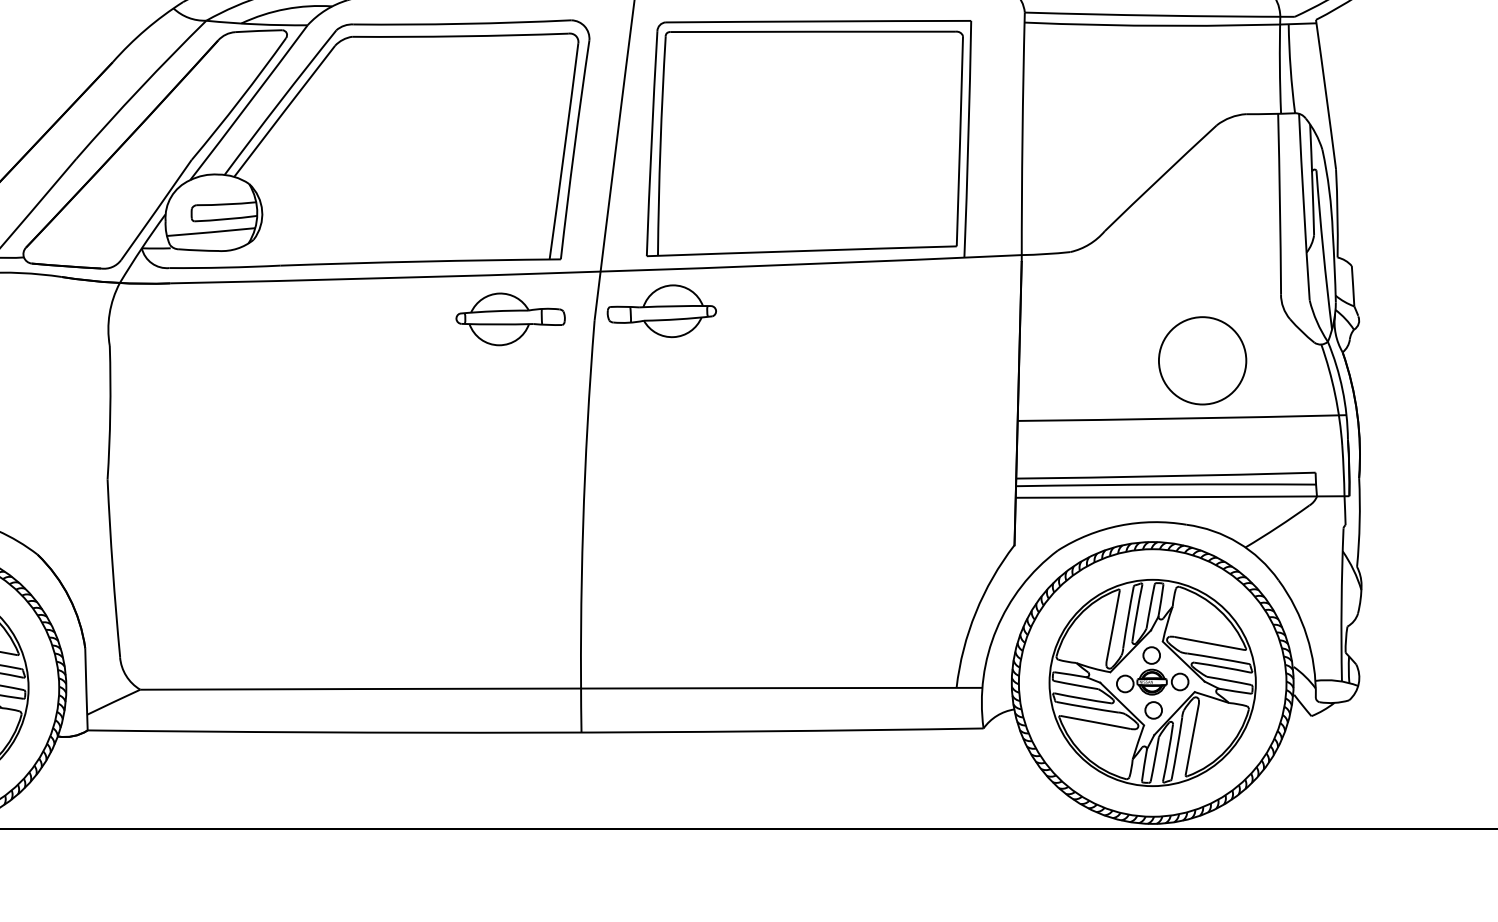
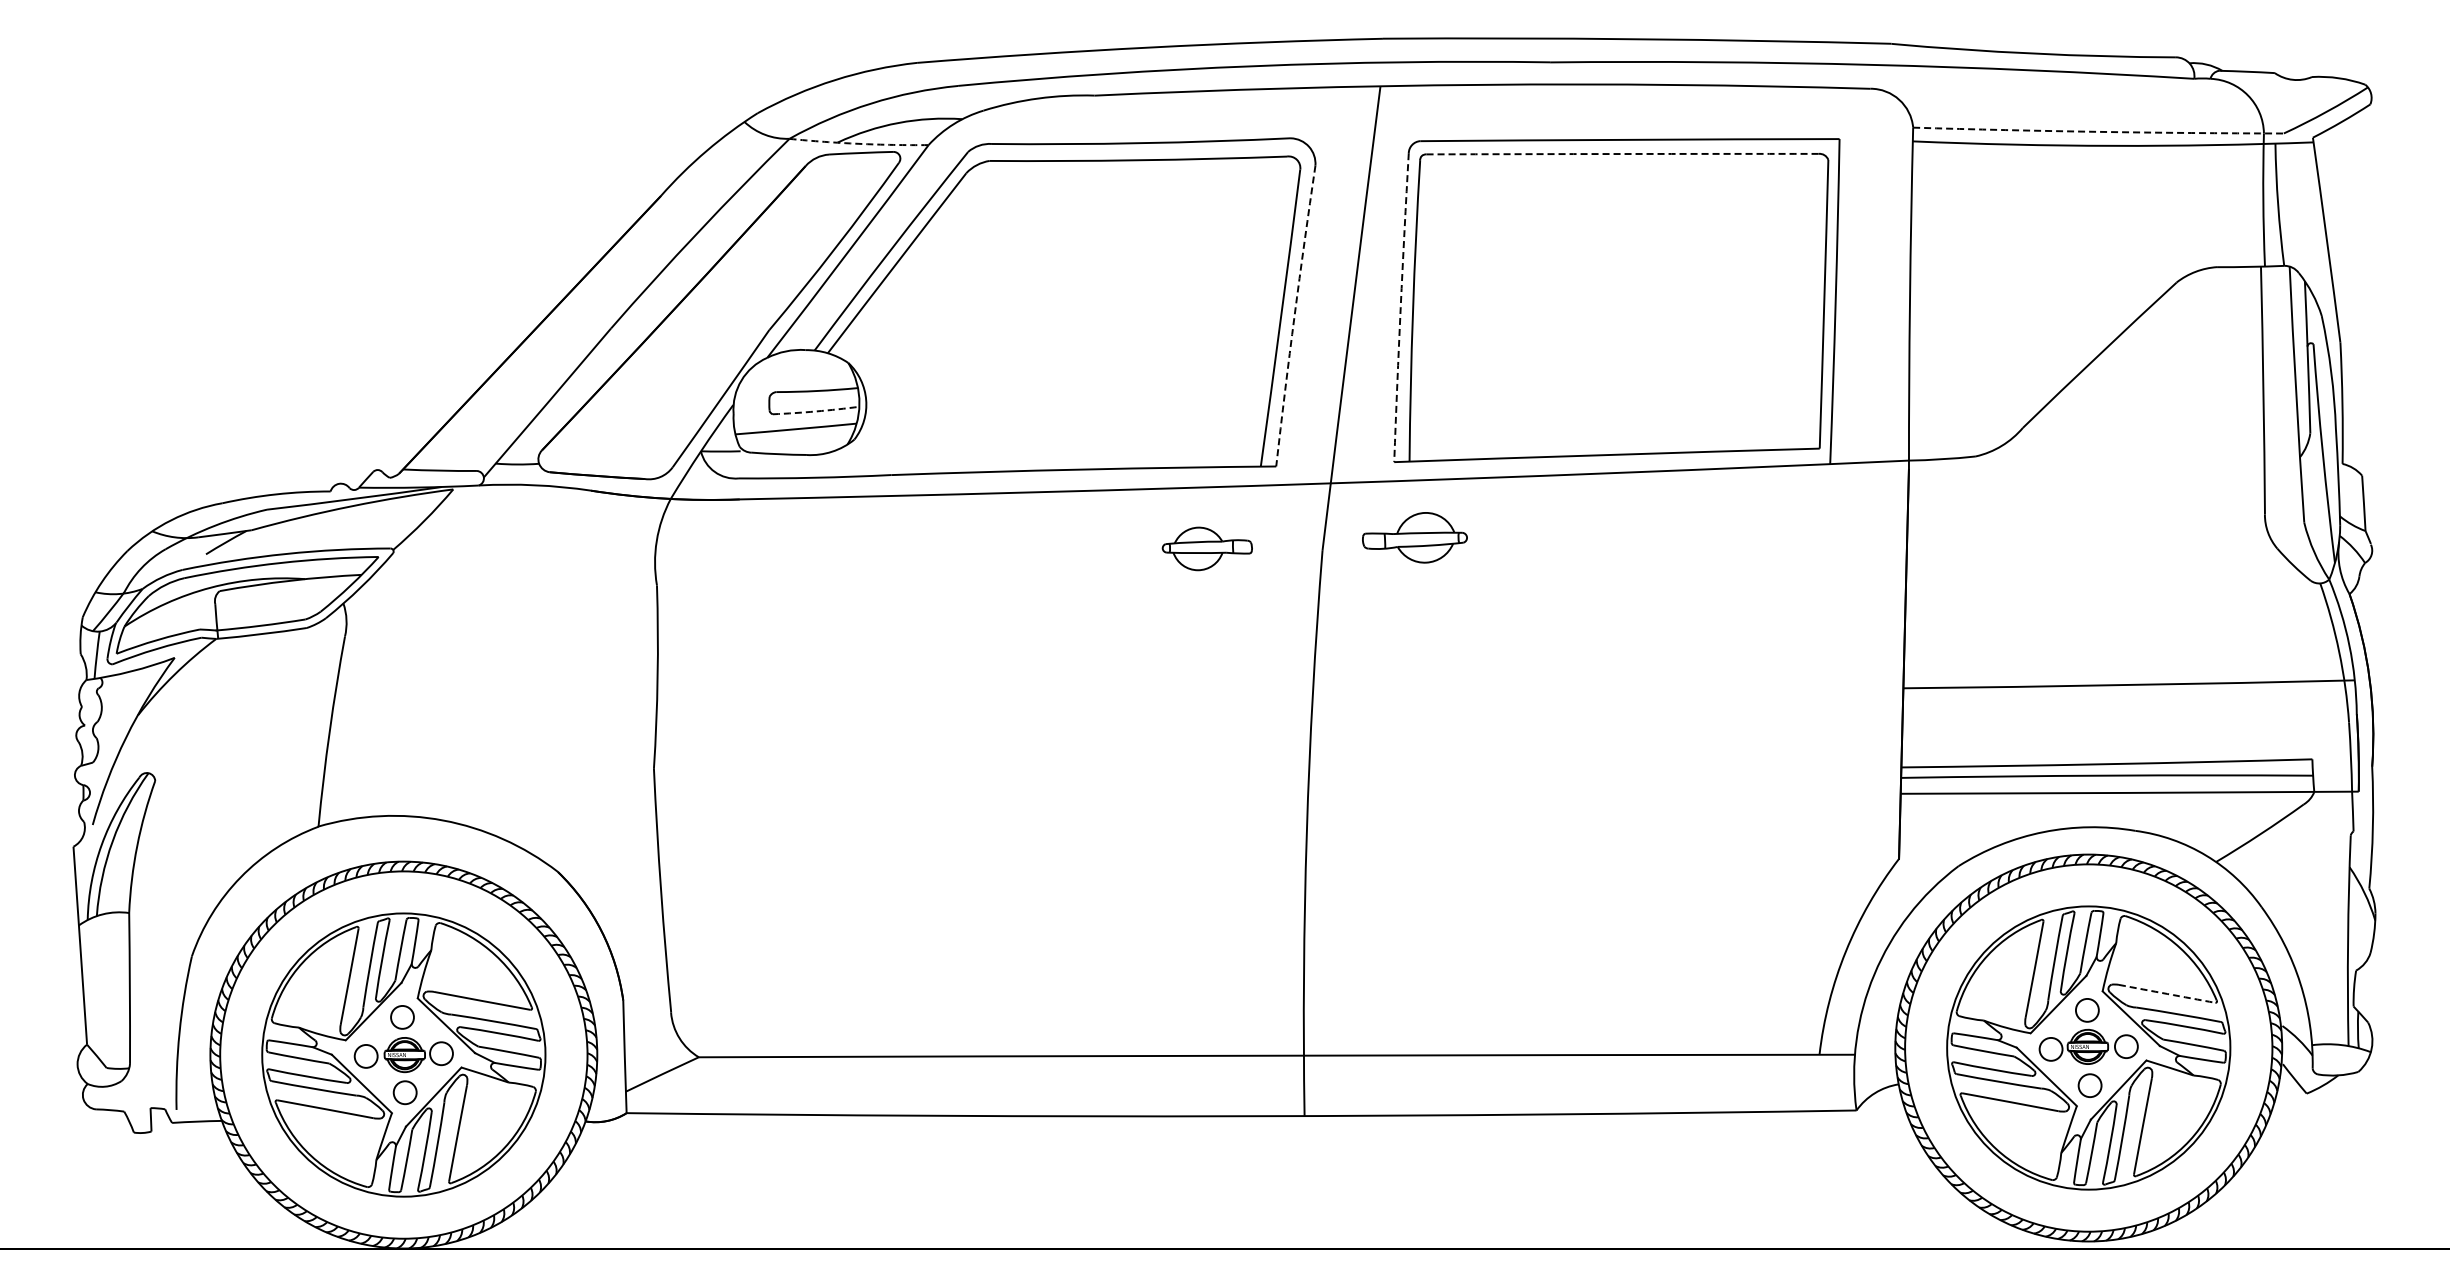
arc: (1159, 15) -> (2098, 131), solid -> dashed
arc: (256, 24) -> (858, 143), solid -> dashed
arc: (813, 32) -> (1622, 154), solid -> dashed
arc: (651, 143) -> (1400, 307), solid -> dashed
arc: (574, 149) -> (1294, 315), solid -> dashed
arc: (226, 219) -> (816, 411), solid -> dashed
part: (661, 311) -> (1414, 537), size x0.7
part: (510, 319) -> (1207, 548), size x0.6
circle: (1202, 360) -> (2157, 605), removed
arc: (1210, 643) -> (2167, 993), solid -> dashed

